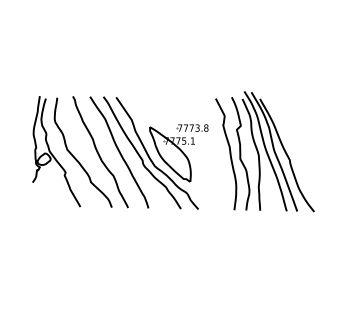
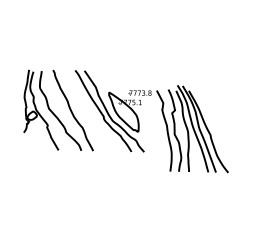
part: (264, 151) -> (192, 128), moved
curve: (119, 152) -> (86, 110), removed

